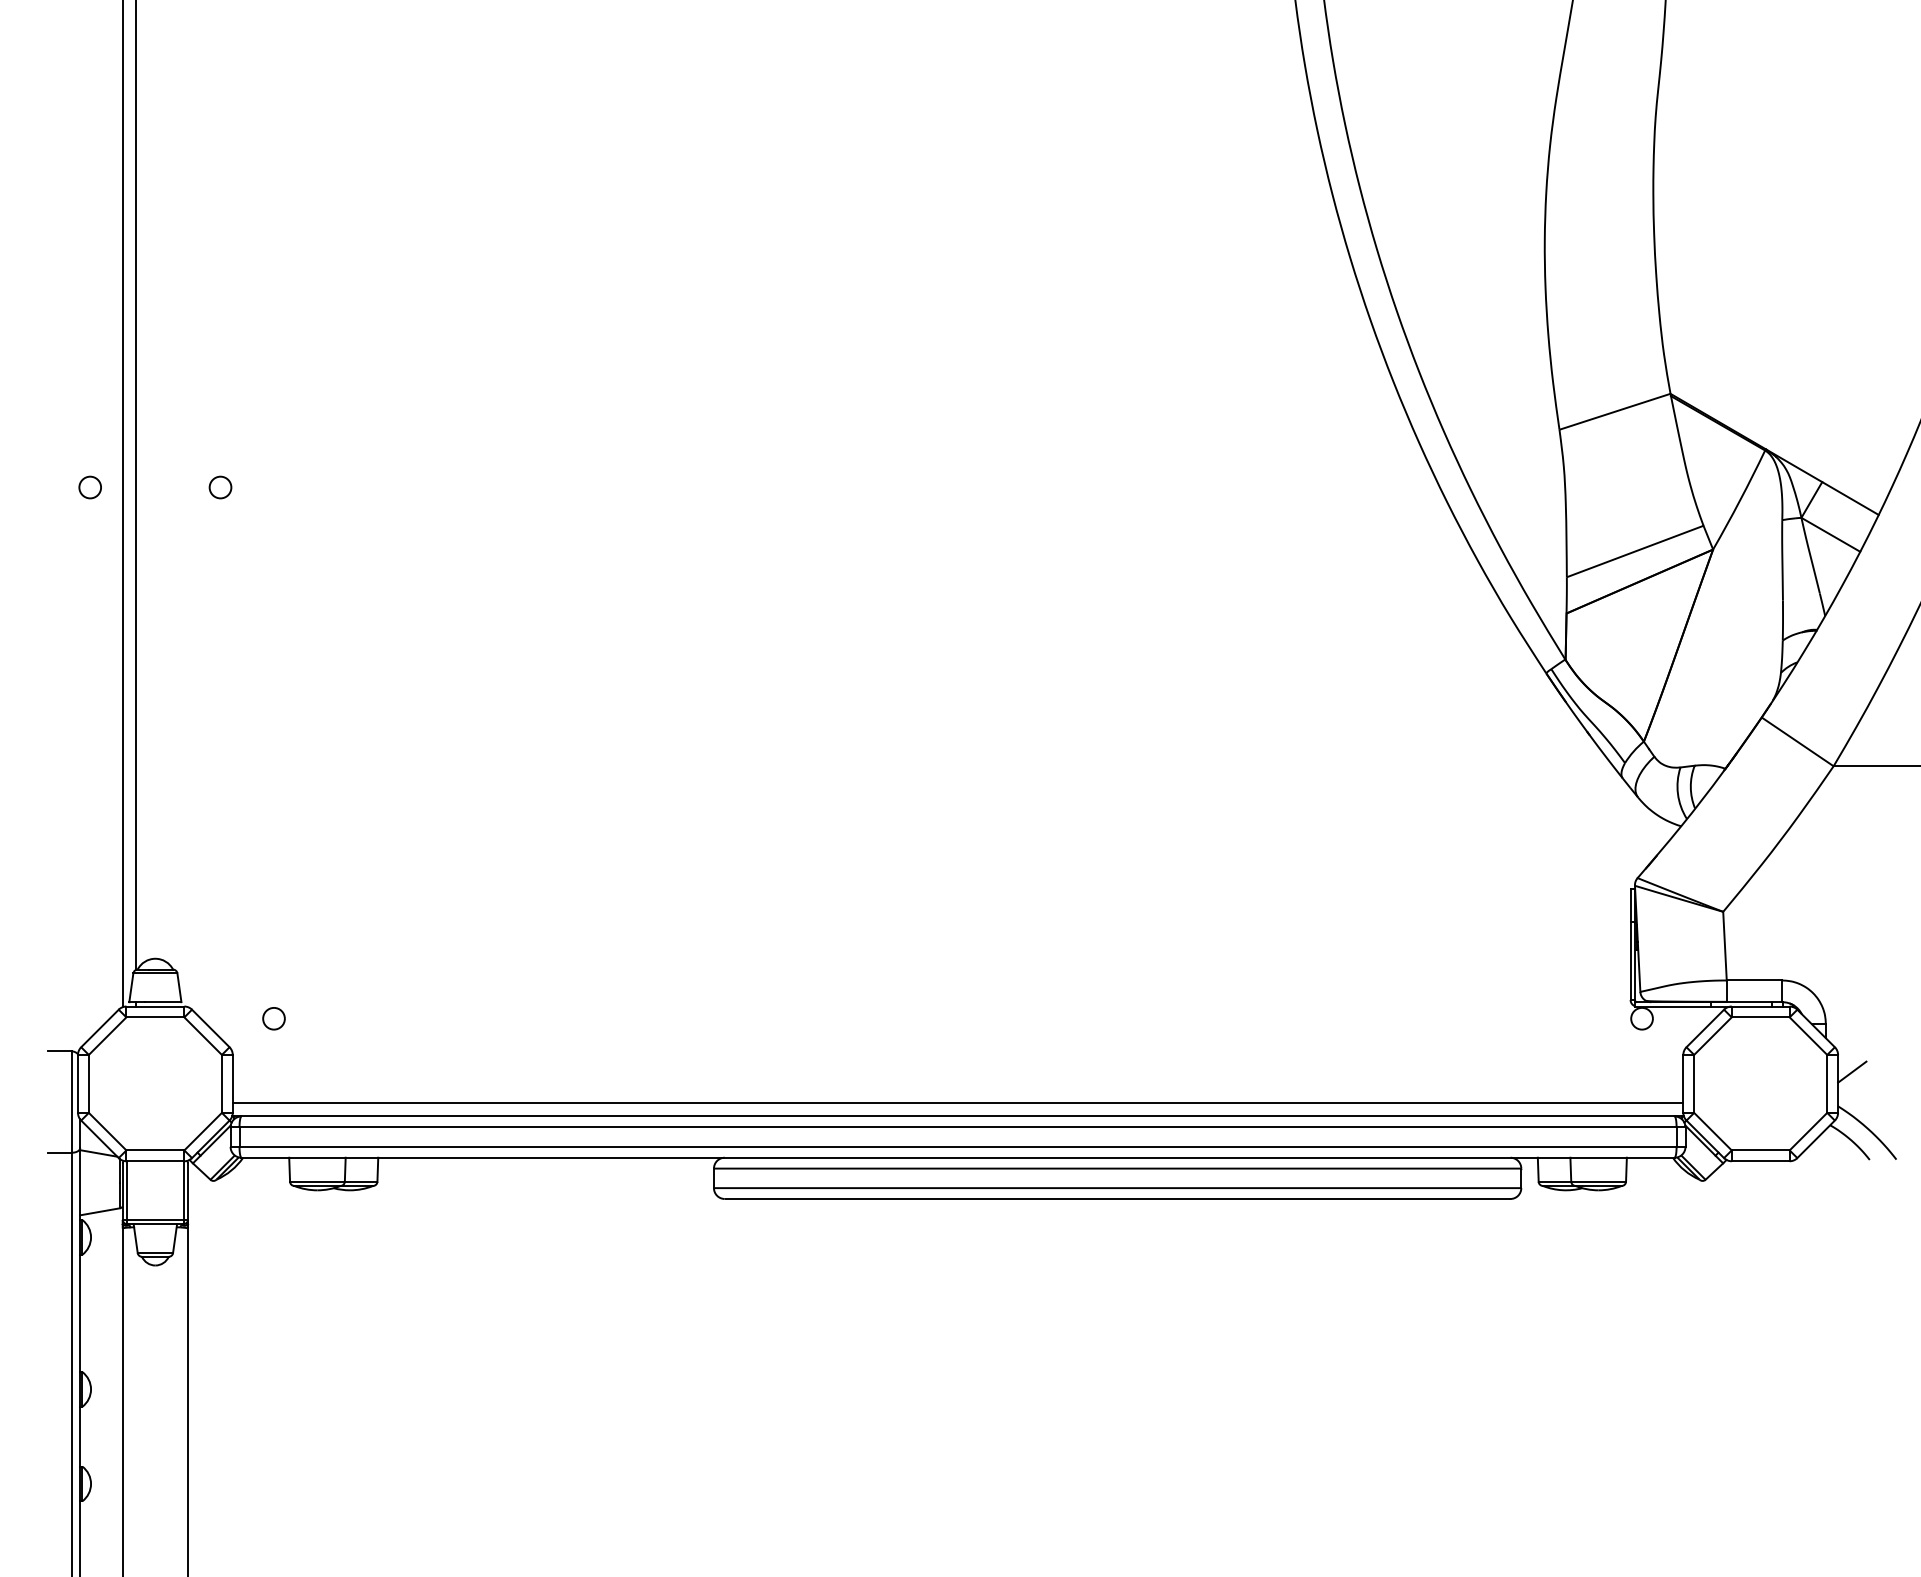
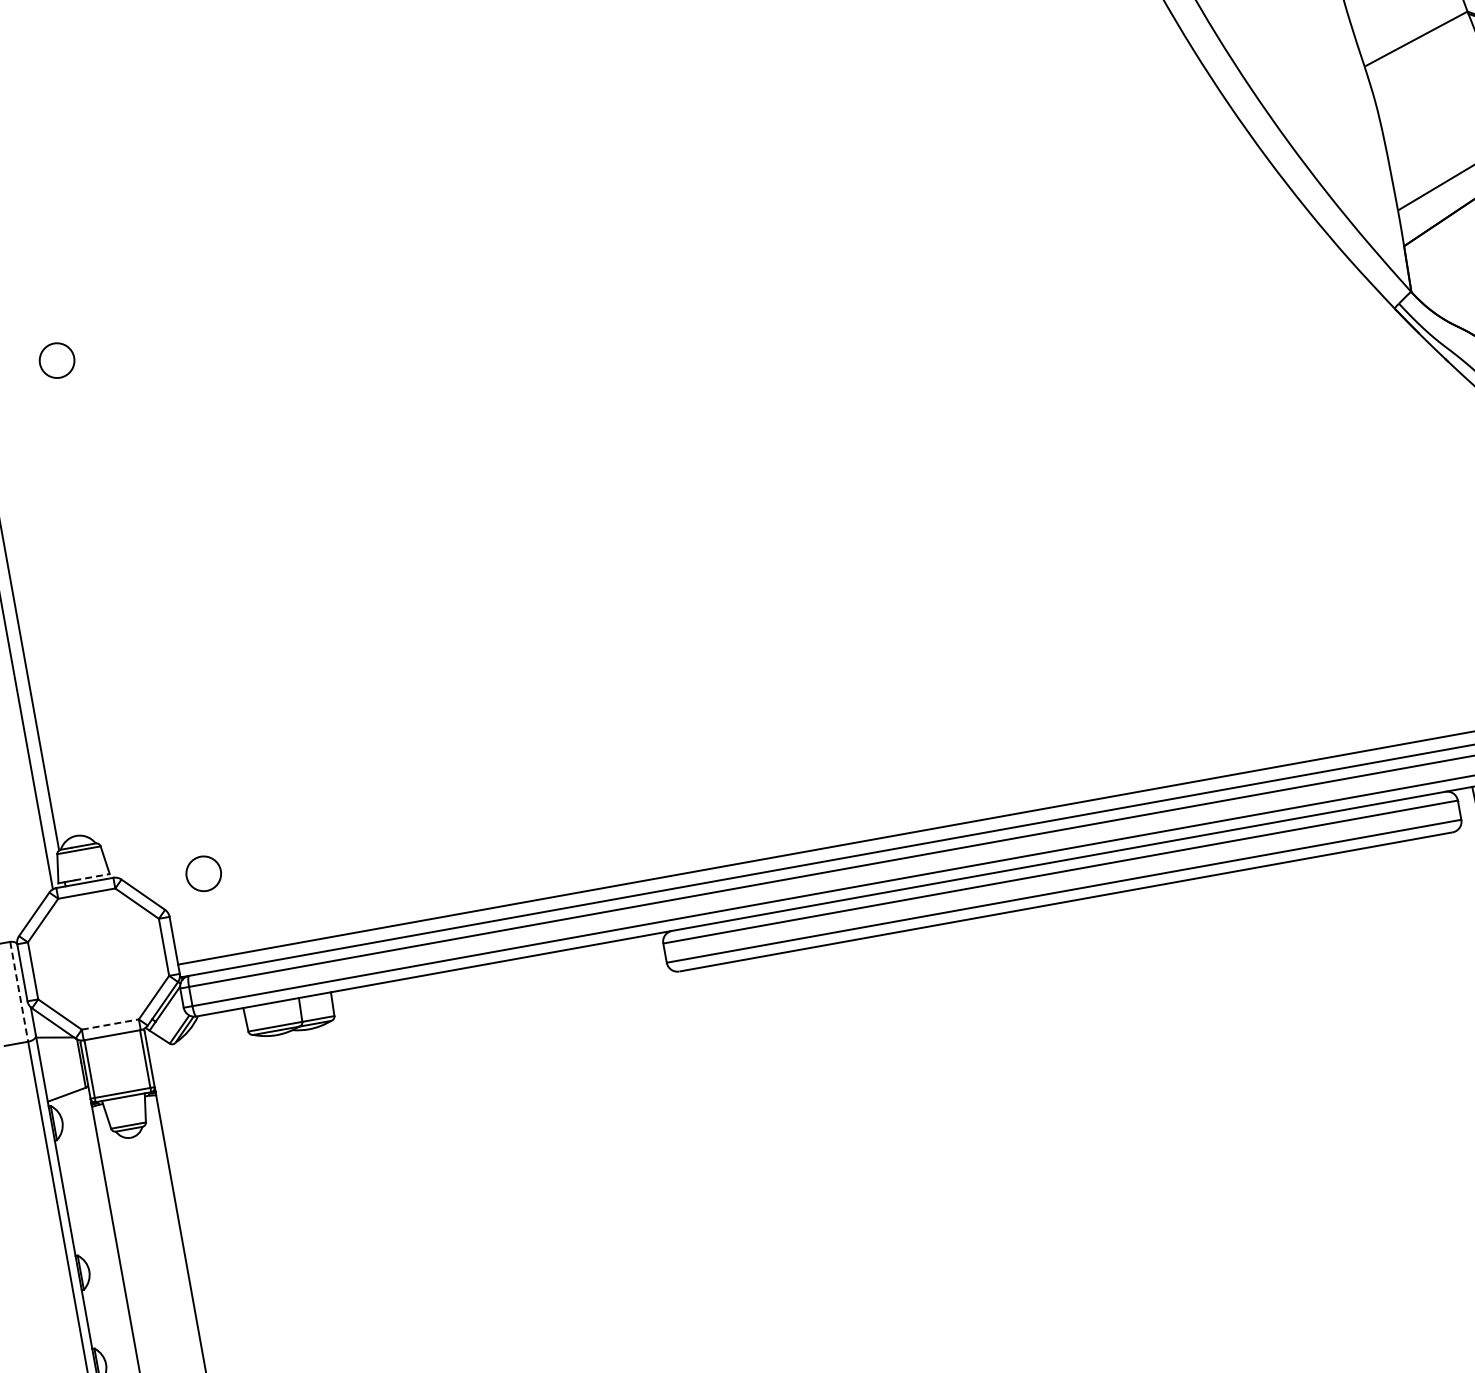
circle: (220, 487) -> (57, 360), size x1.6
line: (163, 1002) -> (92, 877), solid -> dashed
circle: (273, 1018) -> (203, 873), size x1.6
line: (71, 1102) -> (19, 992), solid -> dashed
line: (155, 1150) -> (110, 1024), solid -> dashed

